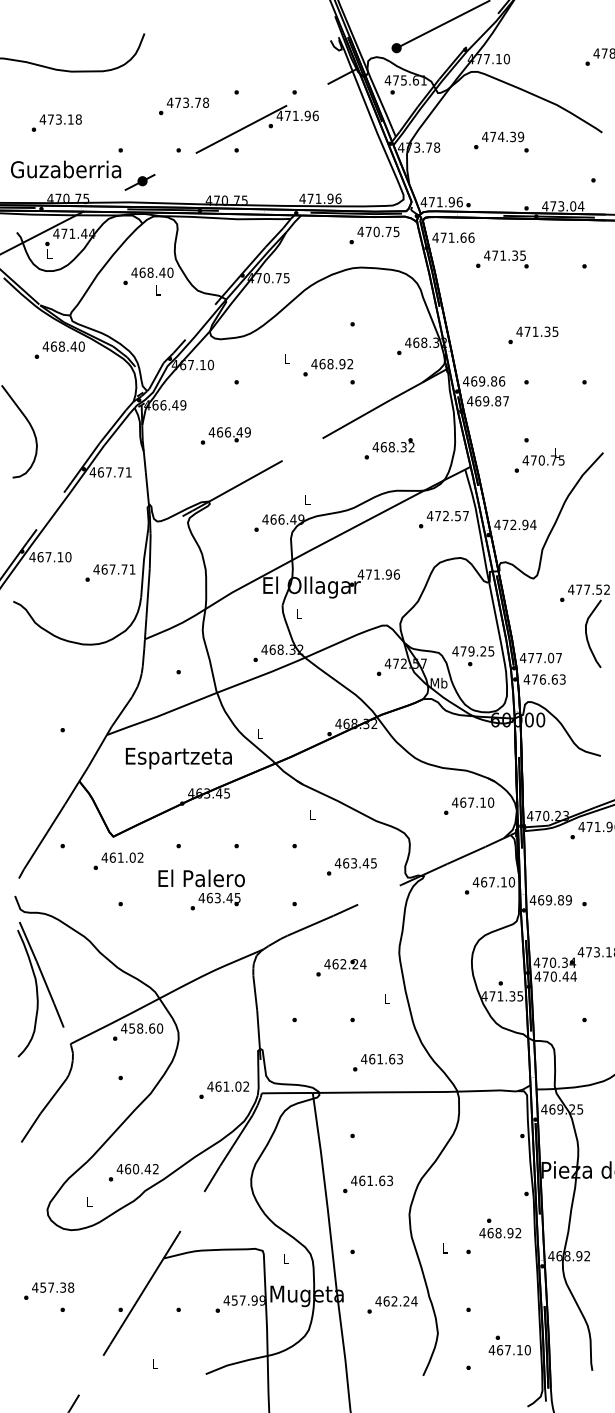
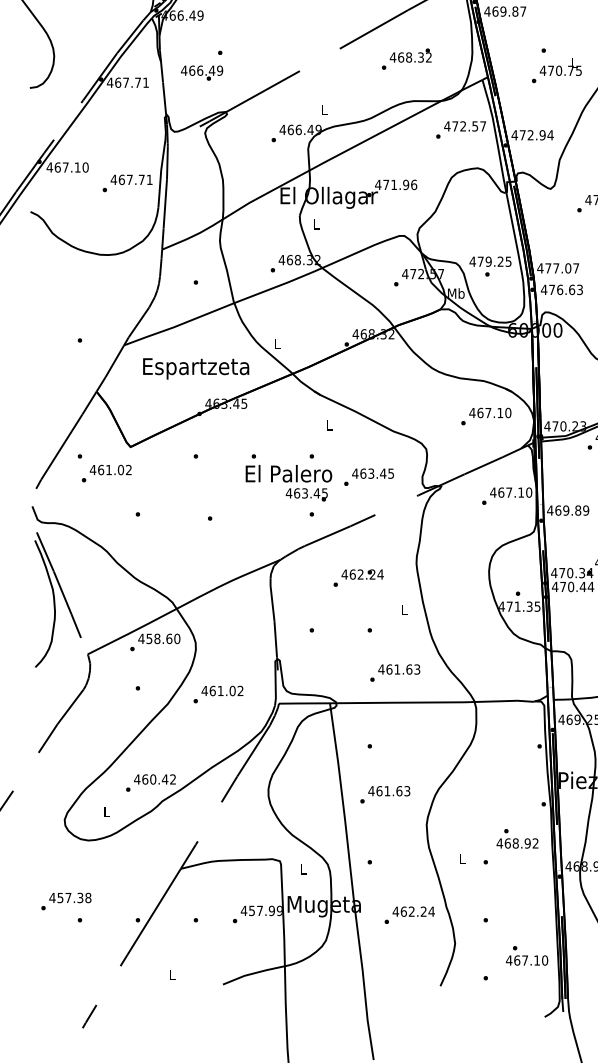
text: (229, 434) -> (201, 72), moved
text: (118, 860) -> (106, 472), moved
text: (201, 887) -> (288, 482), moved
text: (224, 1089) -> (218, 693), moved

